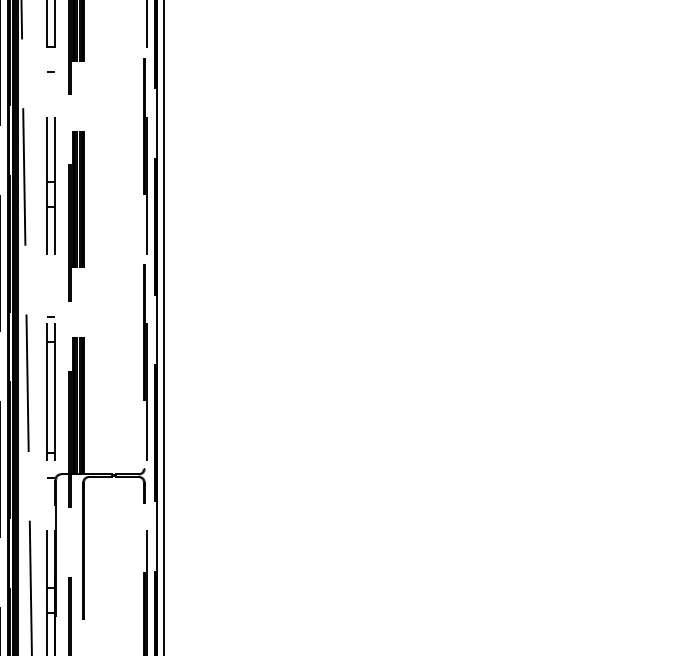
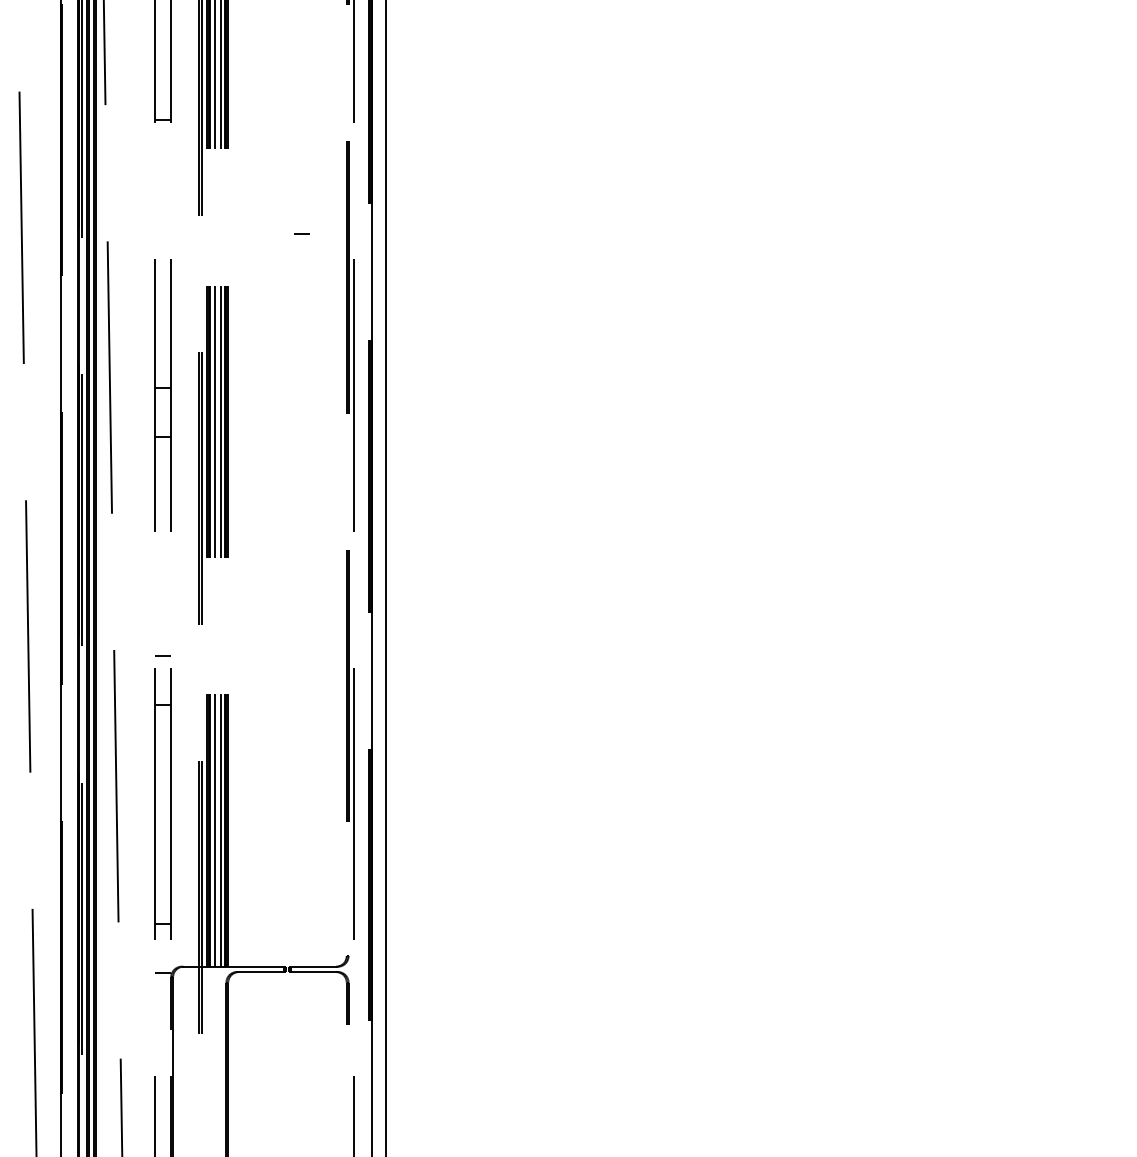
line: (50, 71) -> (300, 234), moved

